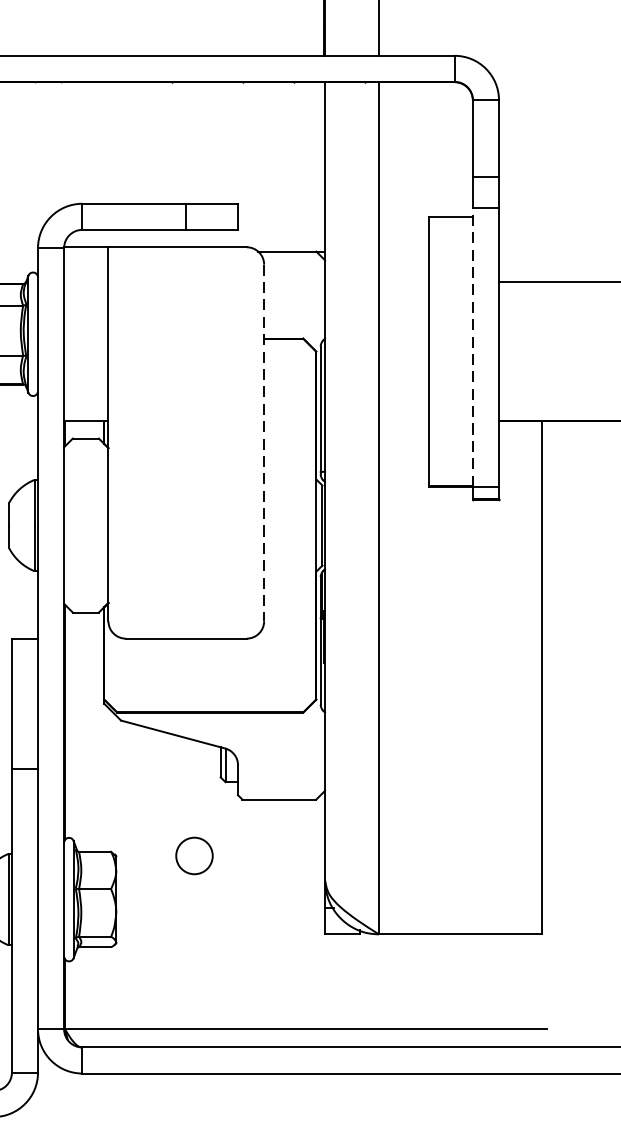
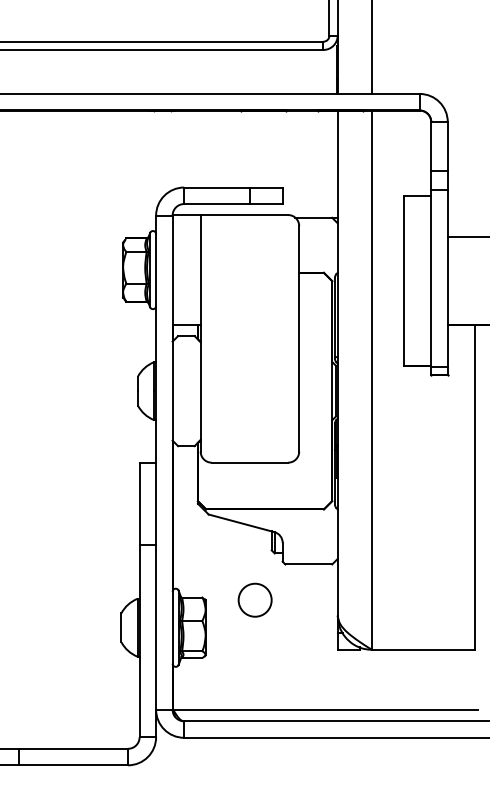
line: (473, 345) -> (431, 277), dashed -> solid
line: (264, 442) -> (299, 338), dashed -> solid
circle: (193, 854) -> (254, 599), size x1.43

